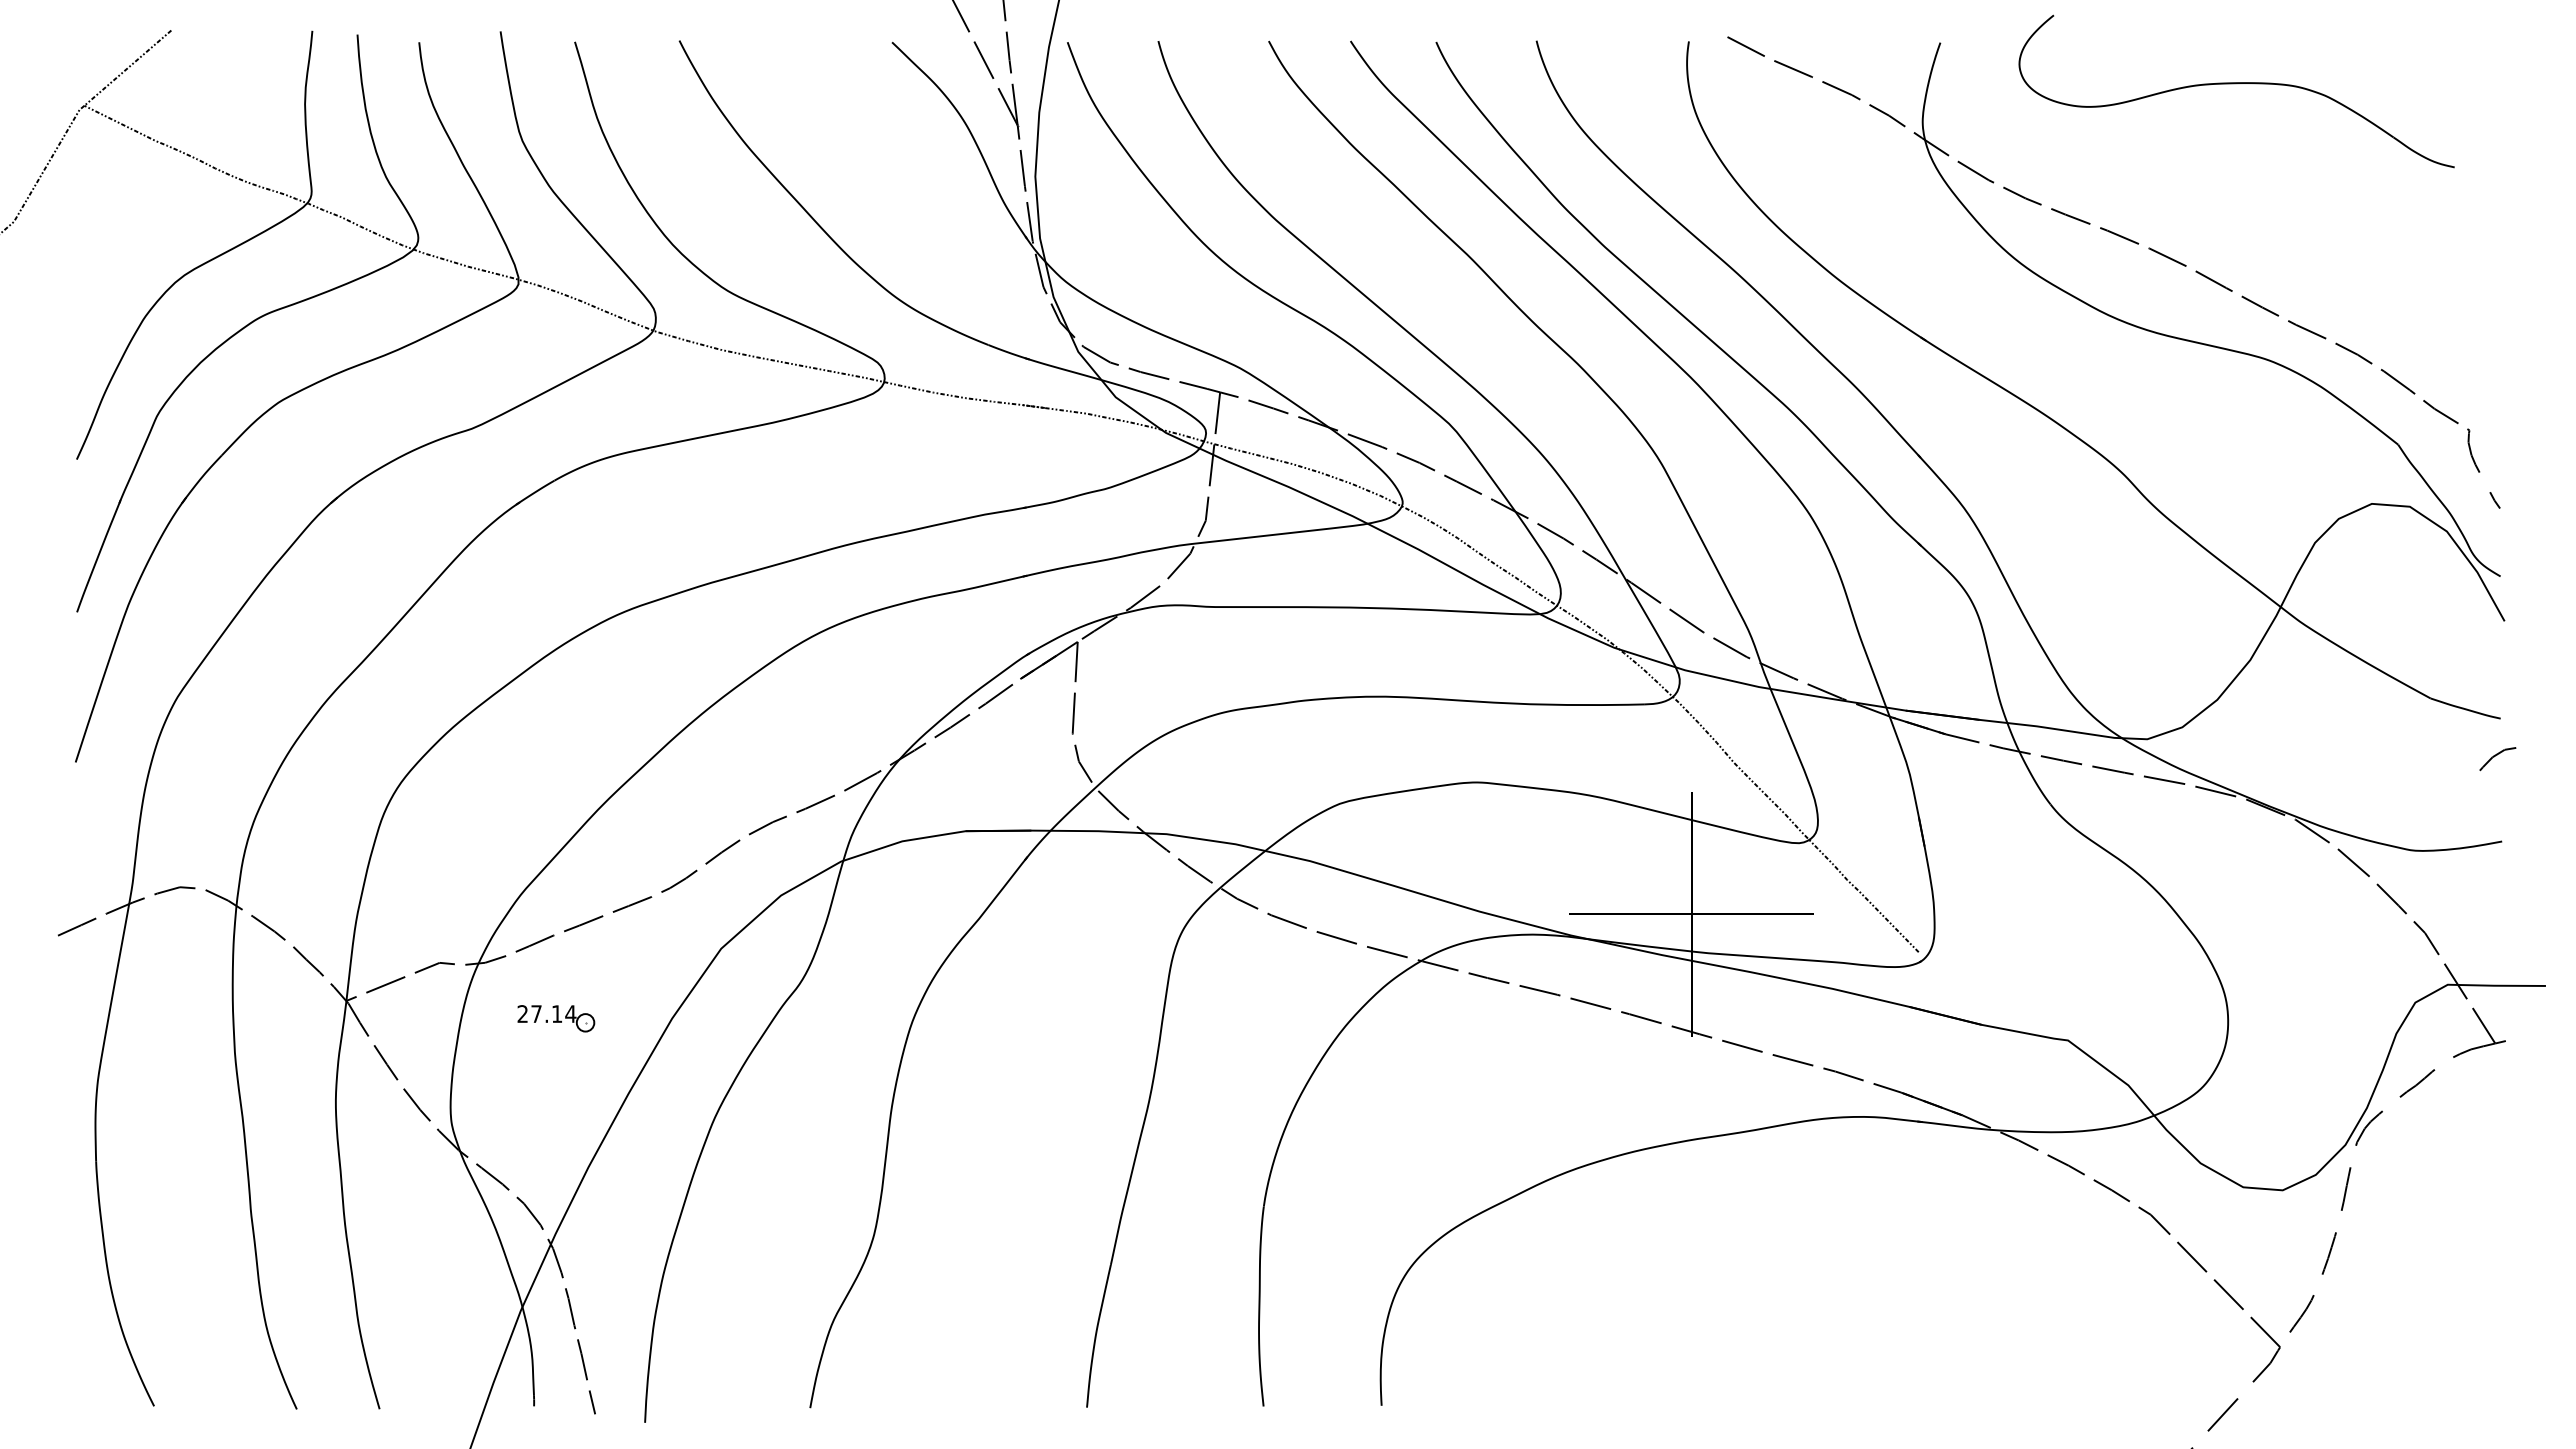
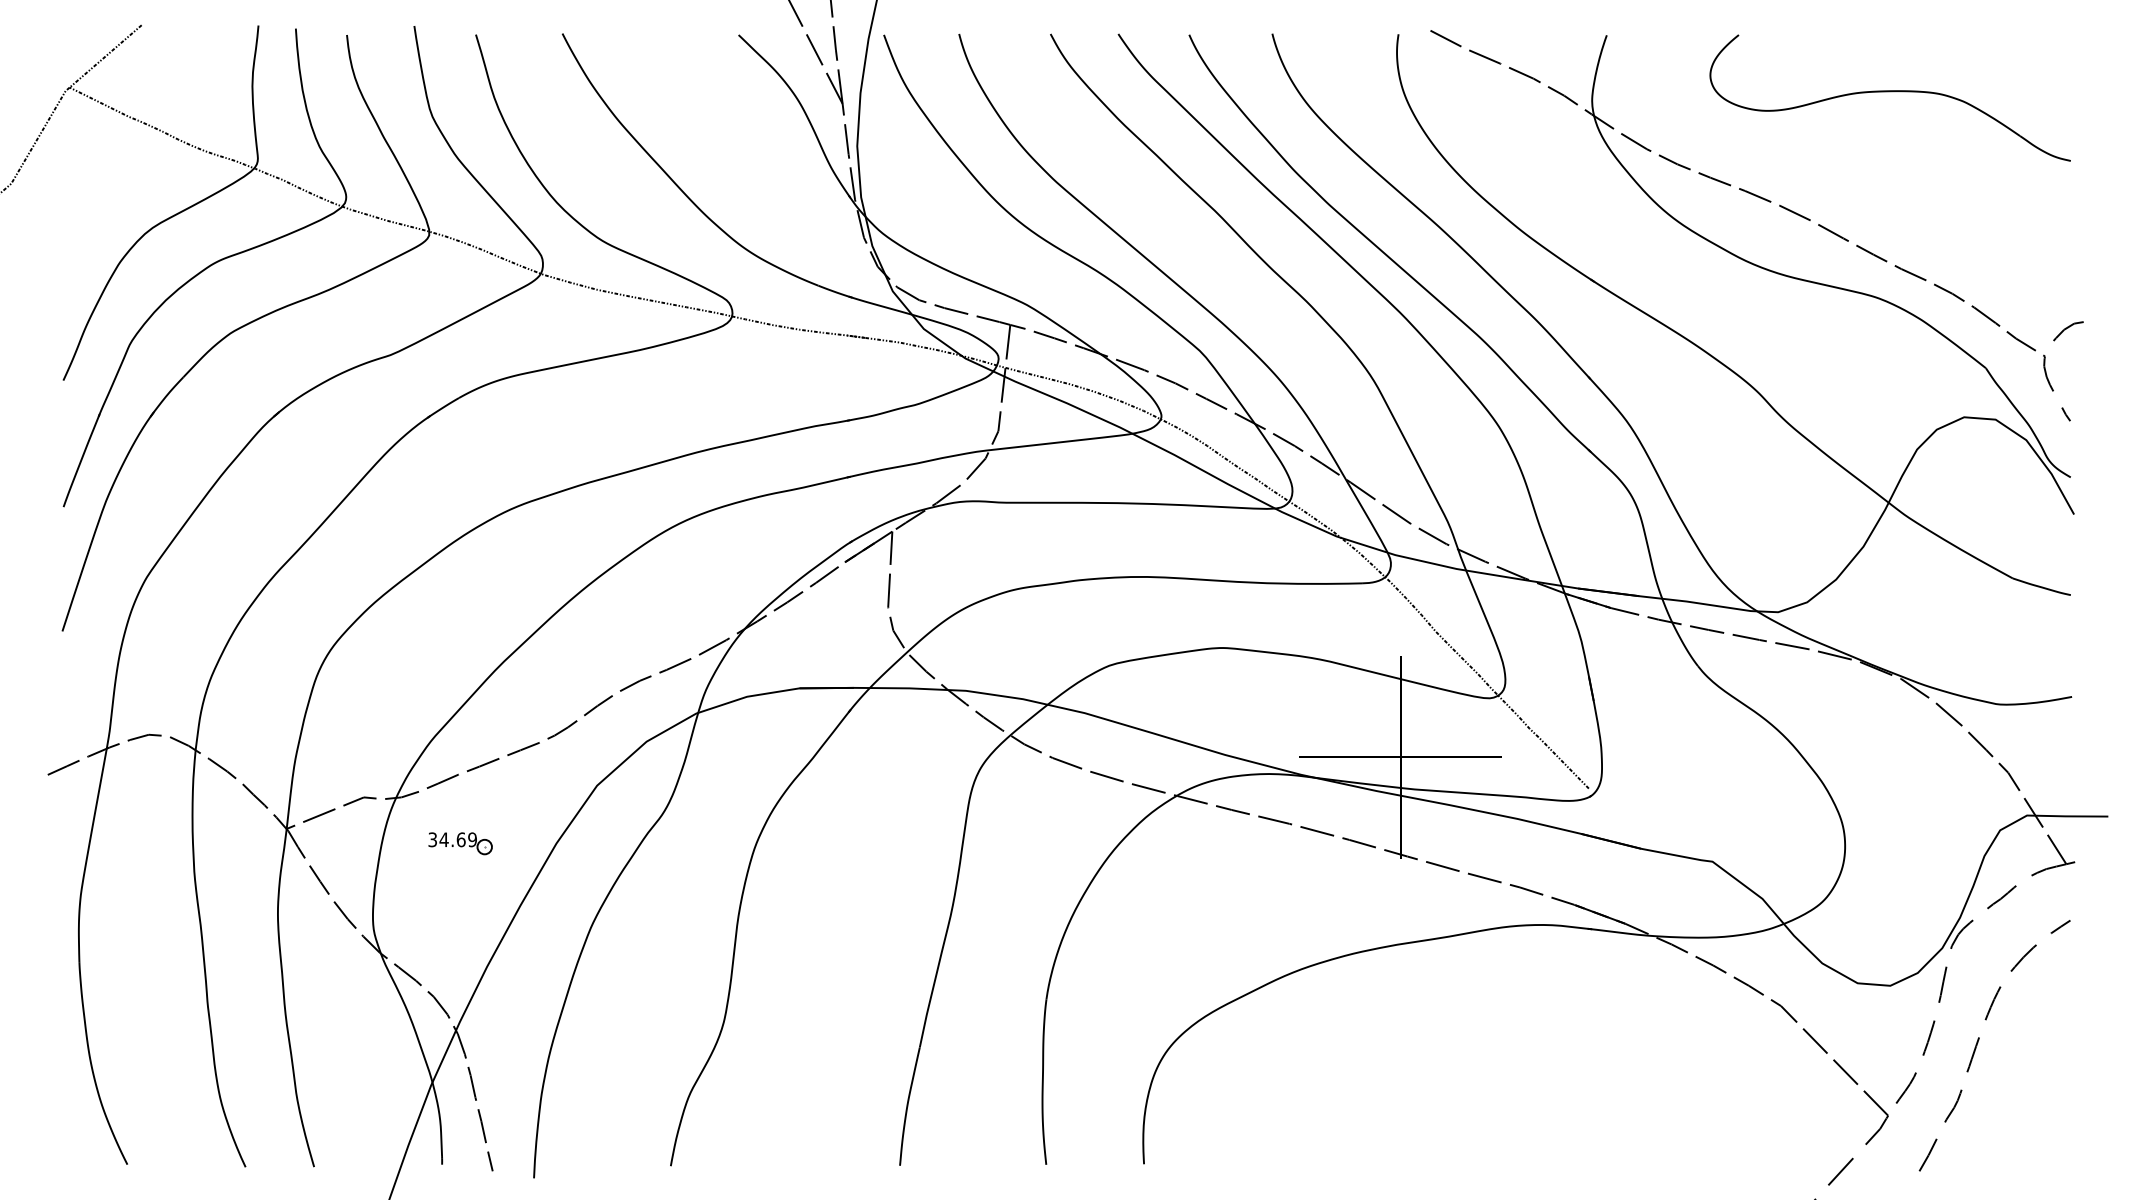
part: (2236, 84) -> (1890, 92), moved
curve: (2495, 756) -> (2066, 329), moved
text: (546, 1014) -> (452, 840), 27.14 -> 34.69
curve: (2389, 1257) -> (1978, 1041), added

